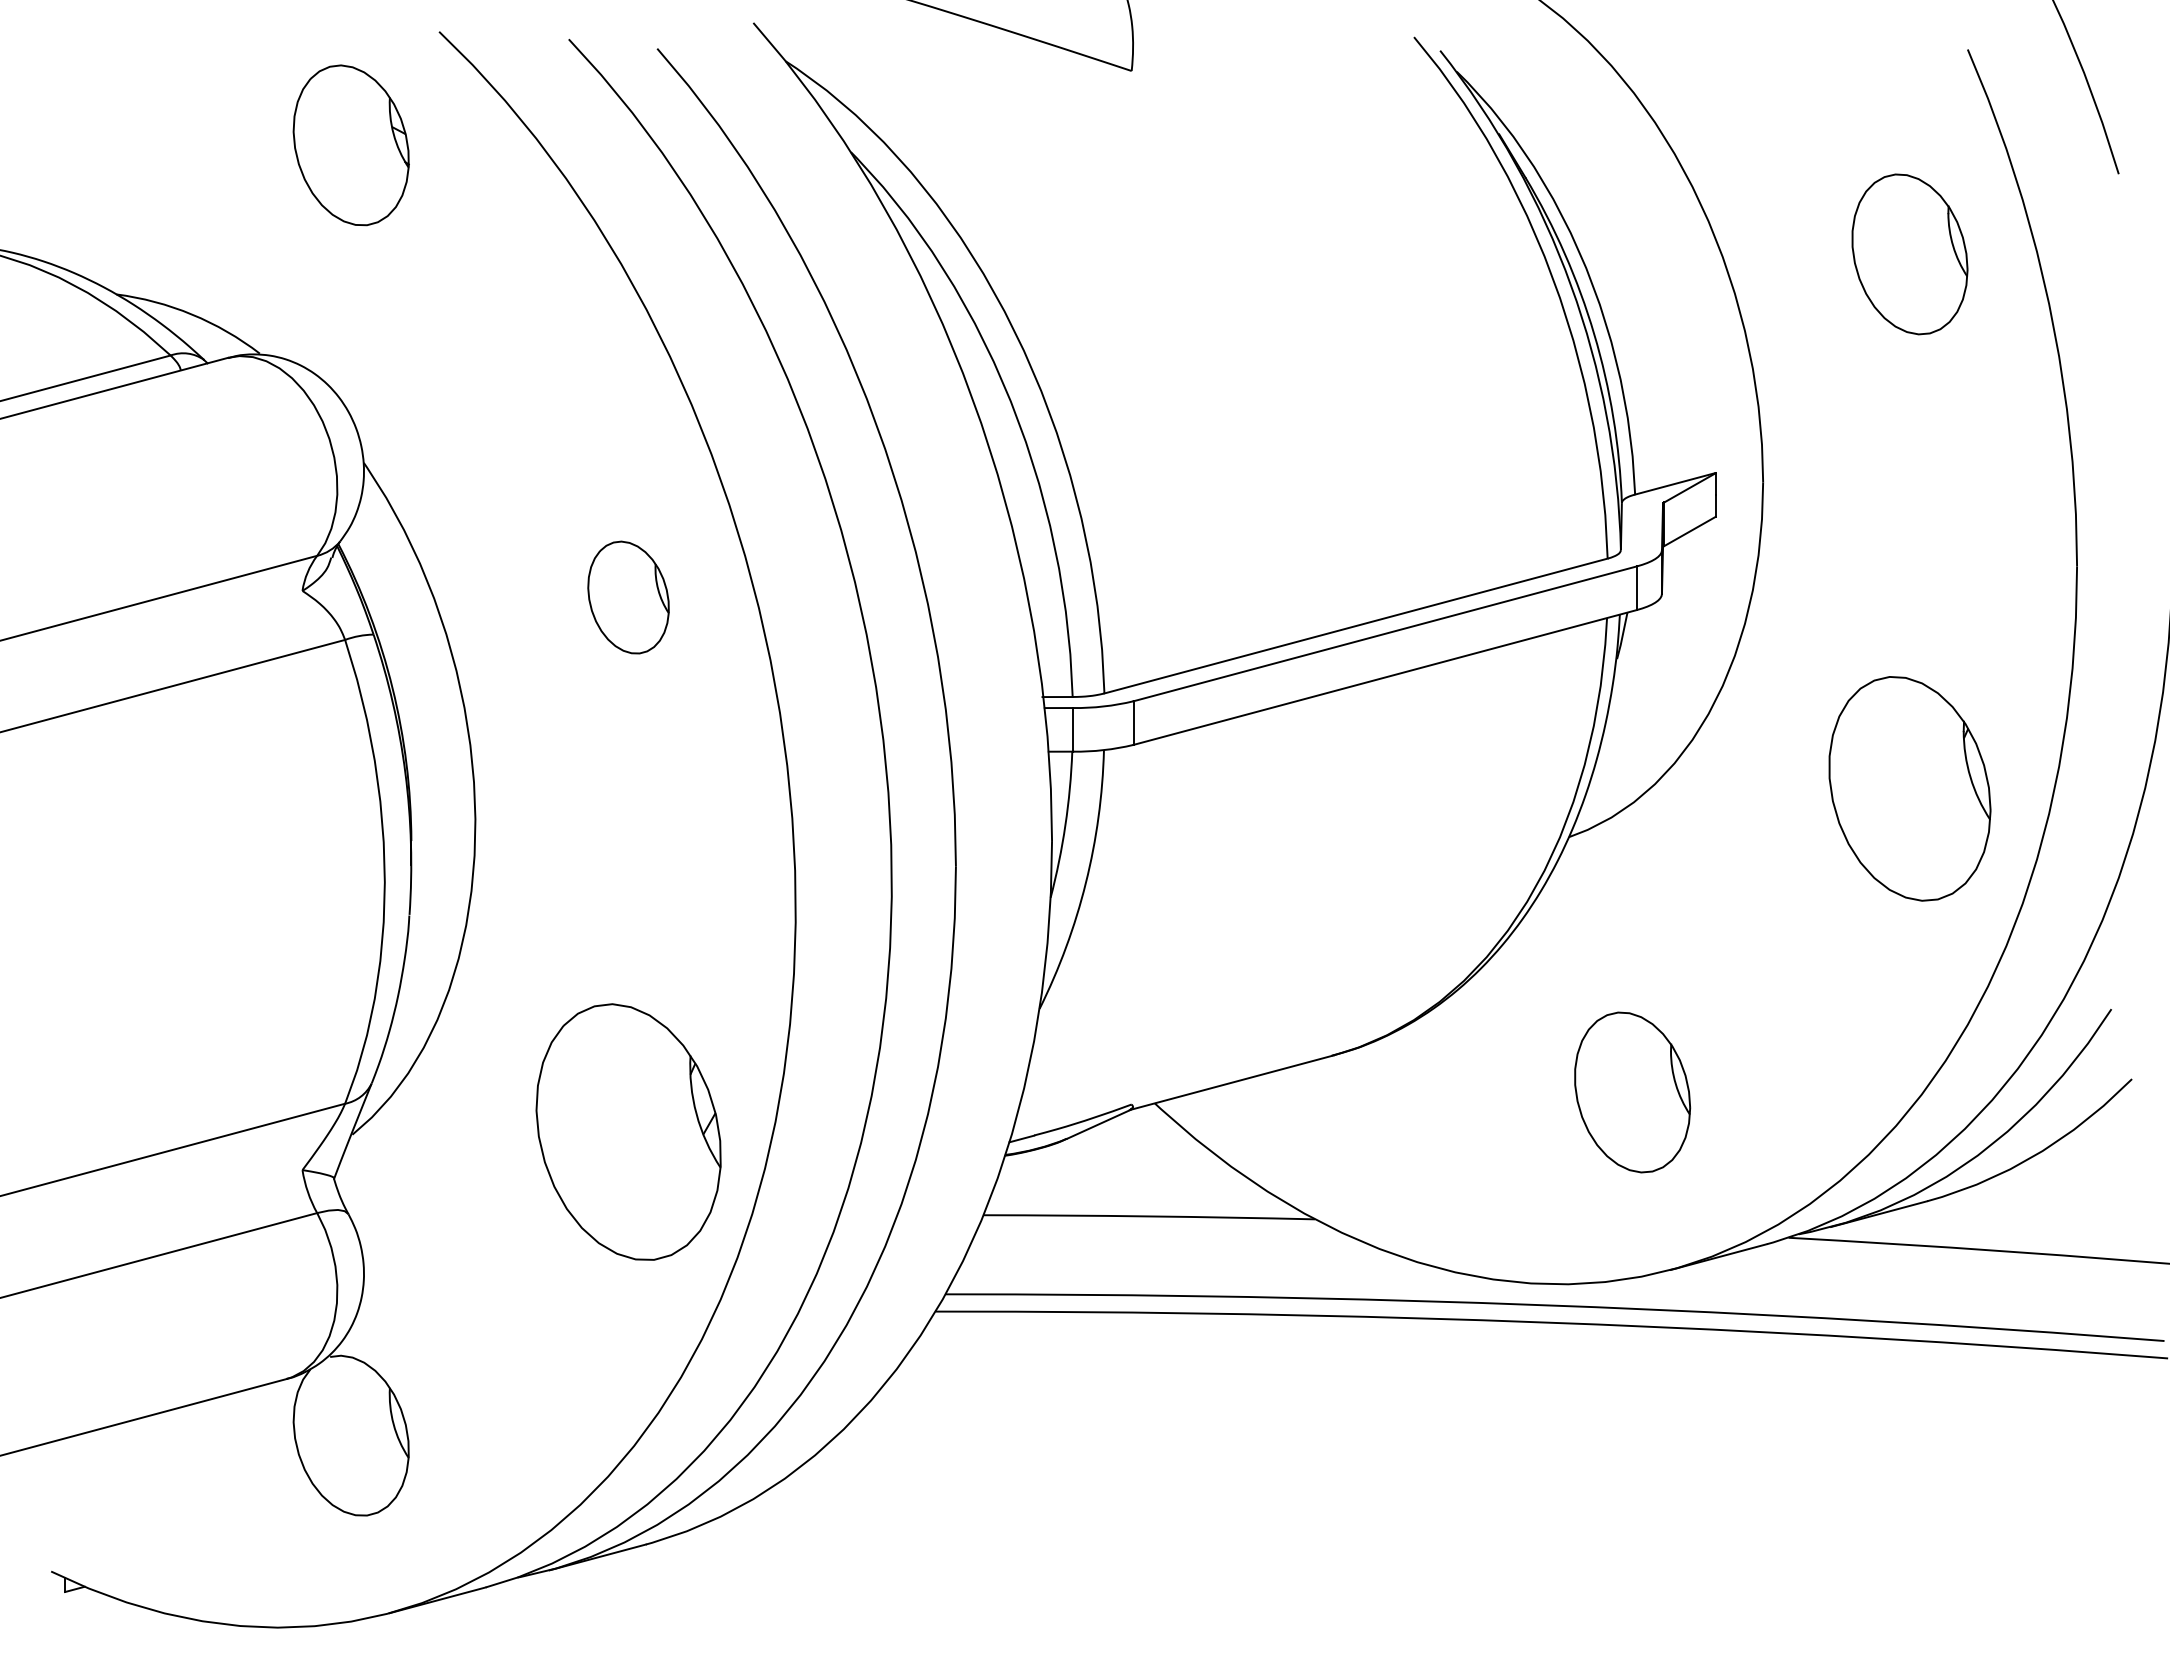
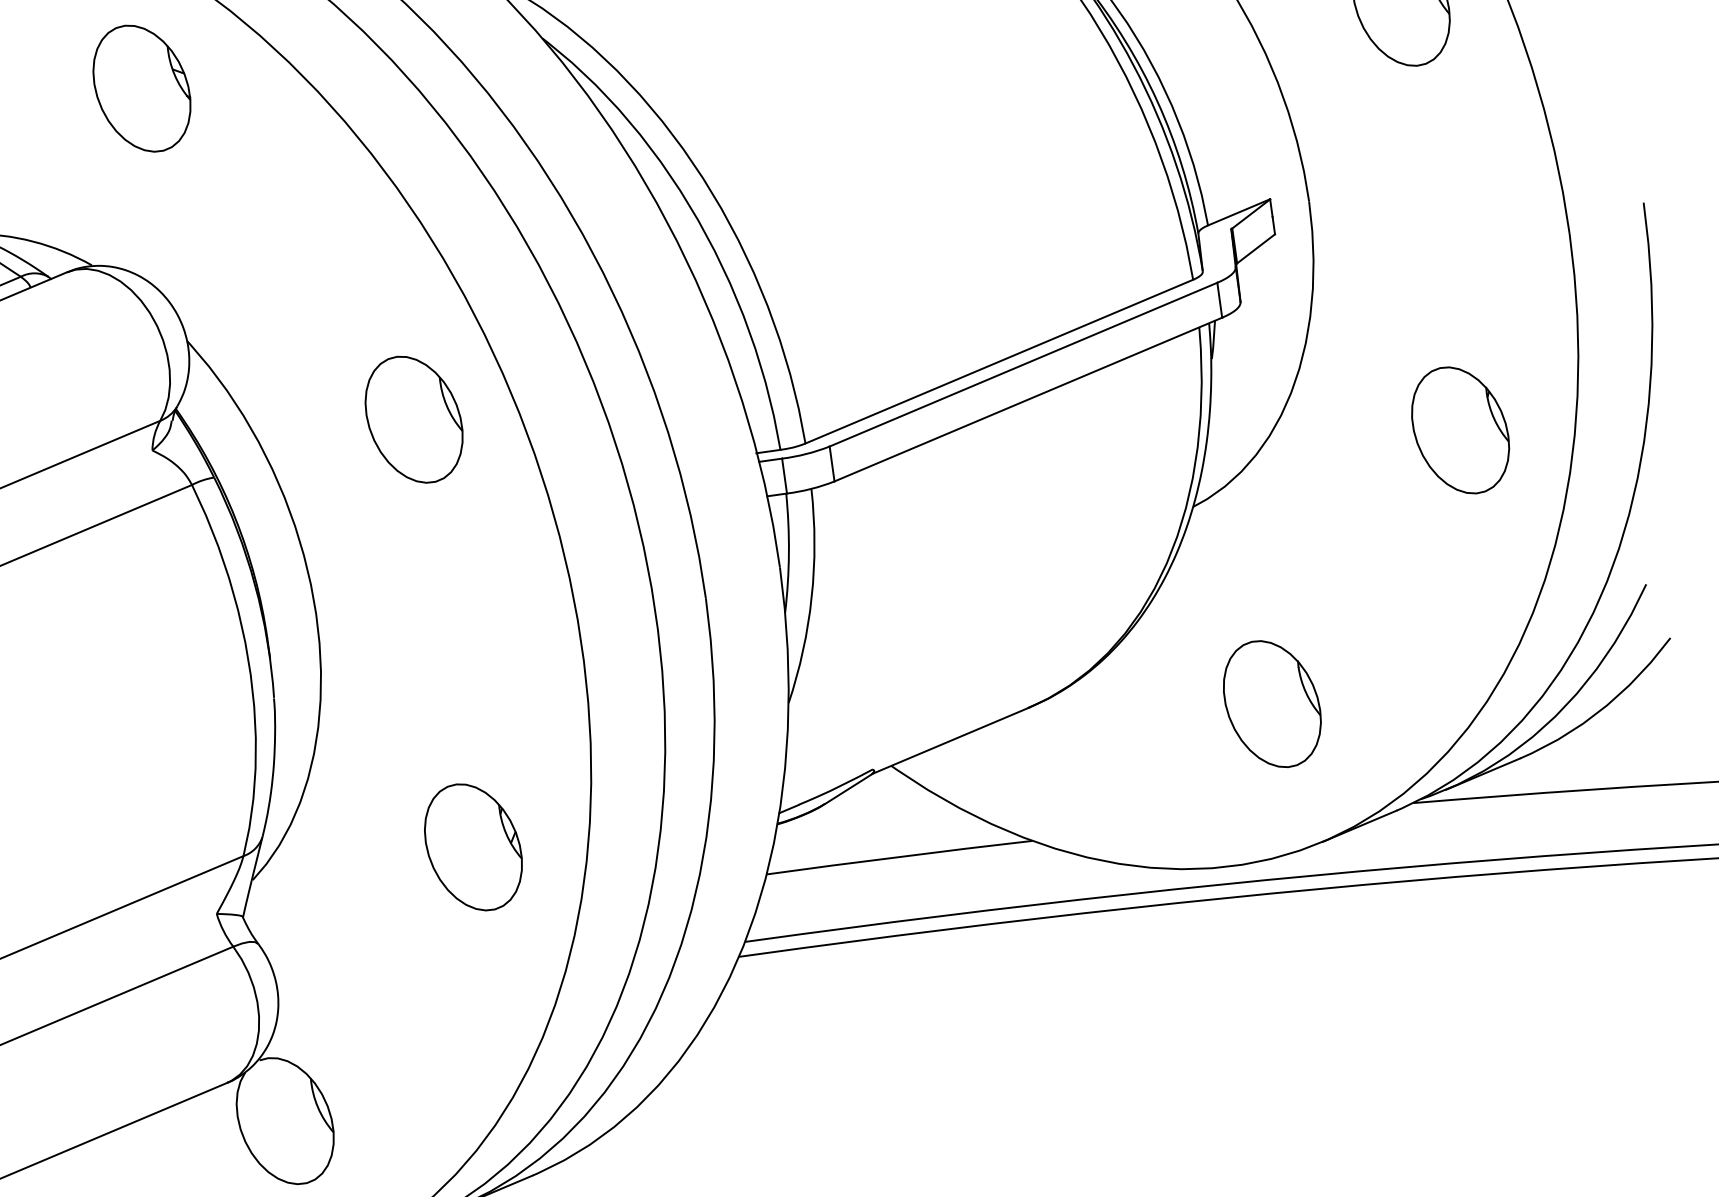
part: (628, 597) -> (414, 419), size x1.43
part: (1909, 788) -> (1460, 430), size x0.71
part: (628, 1131) -> (473, 846), size x0.62

